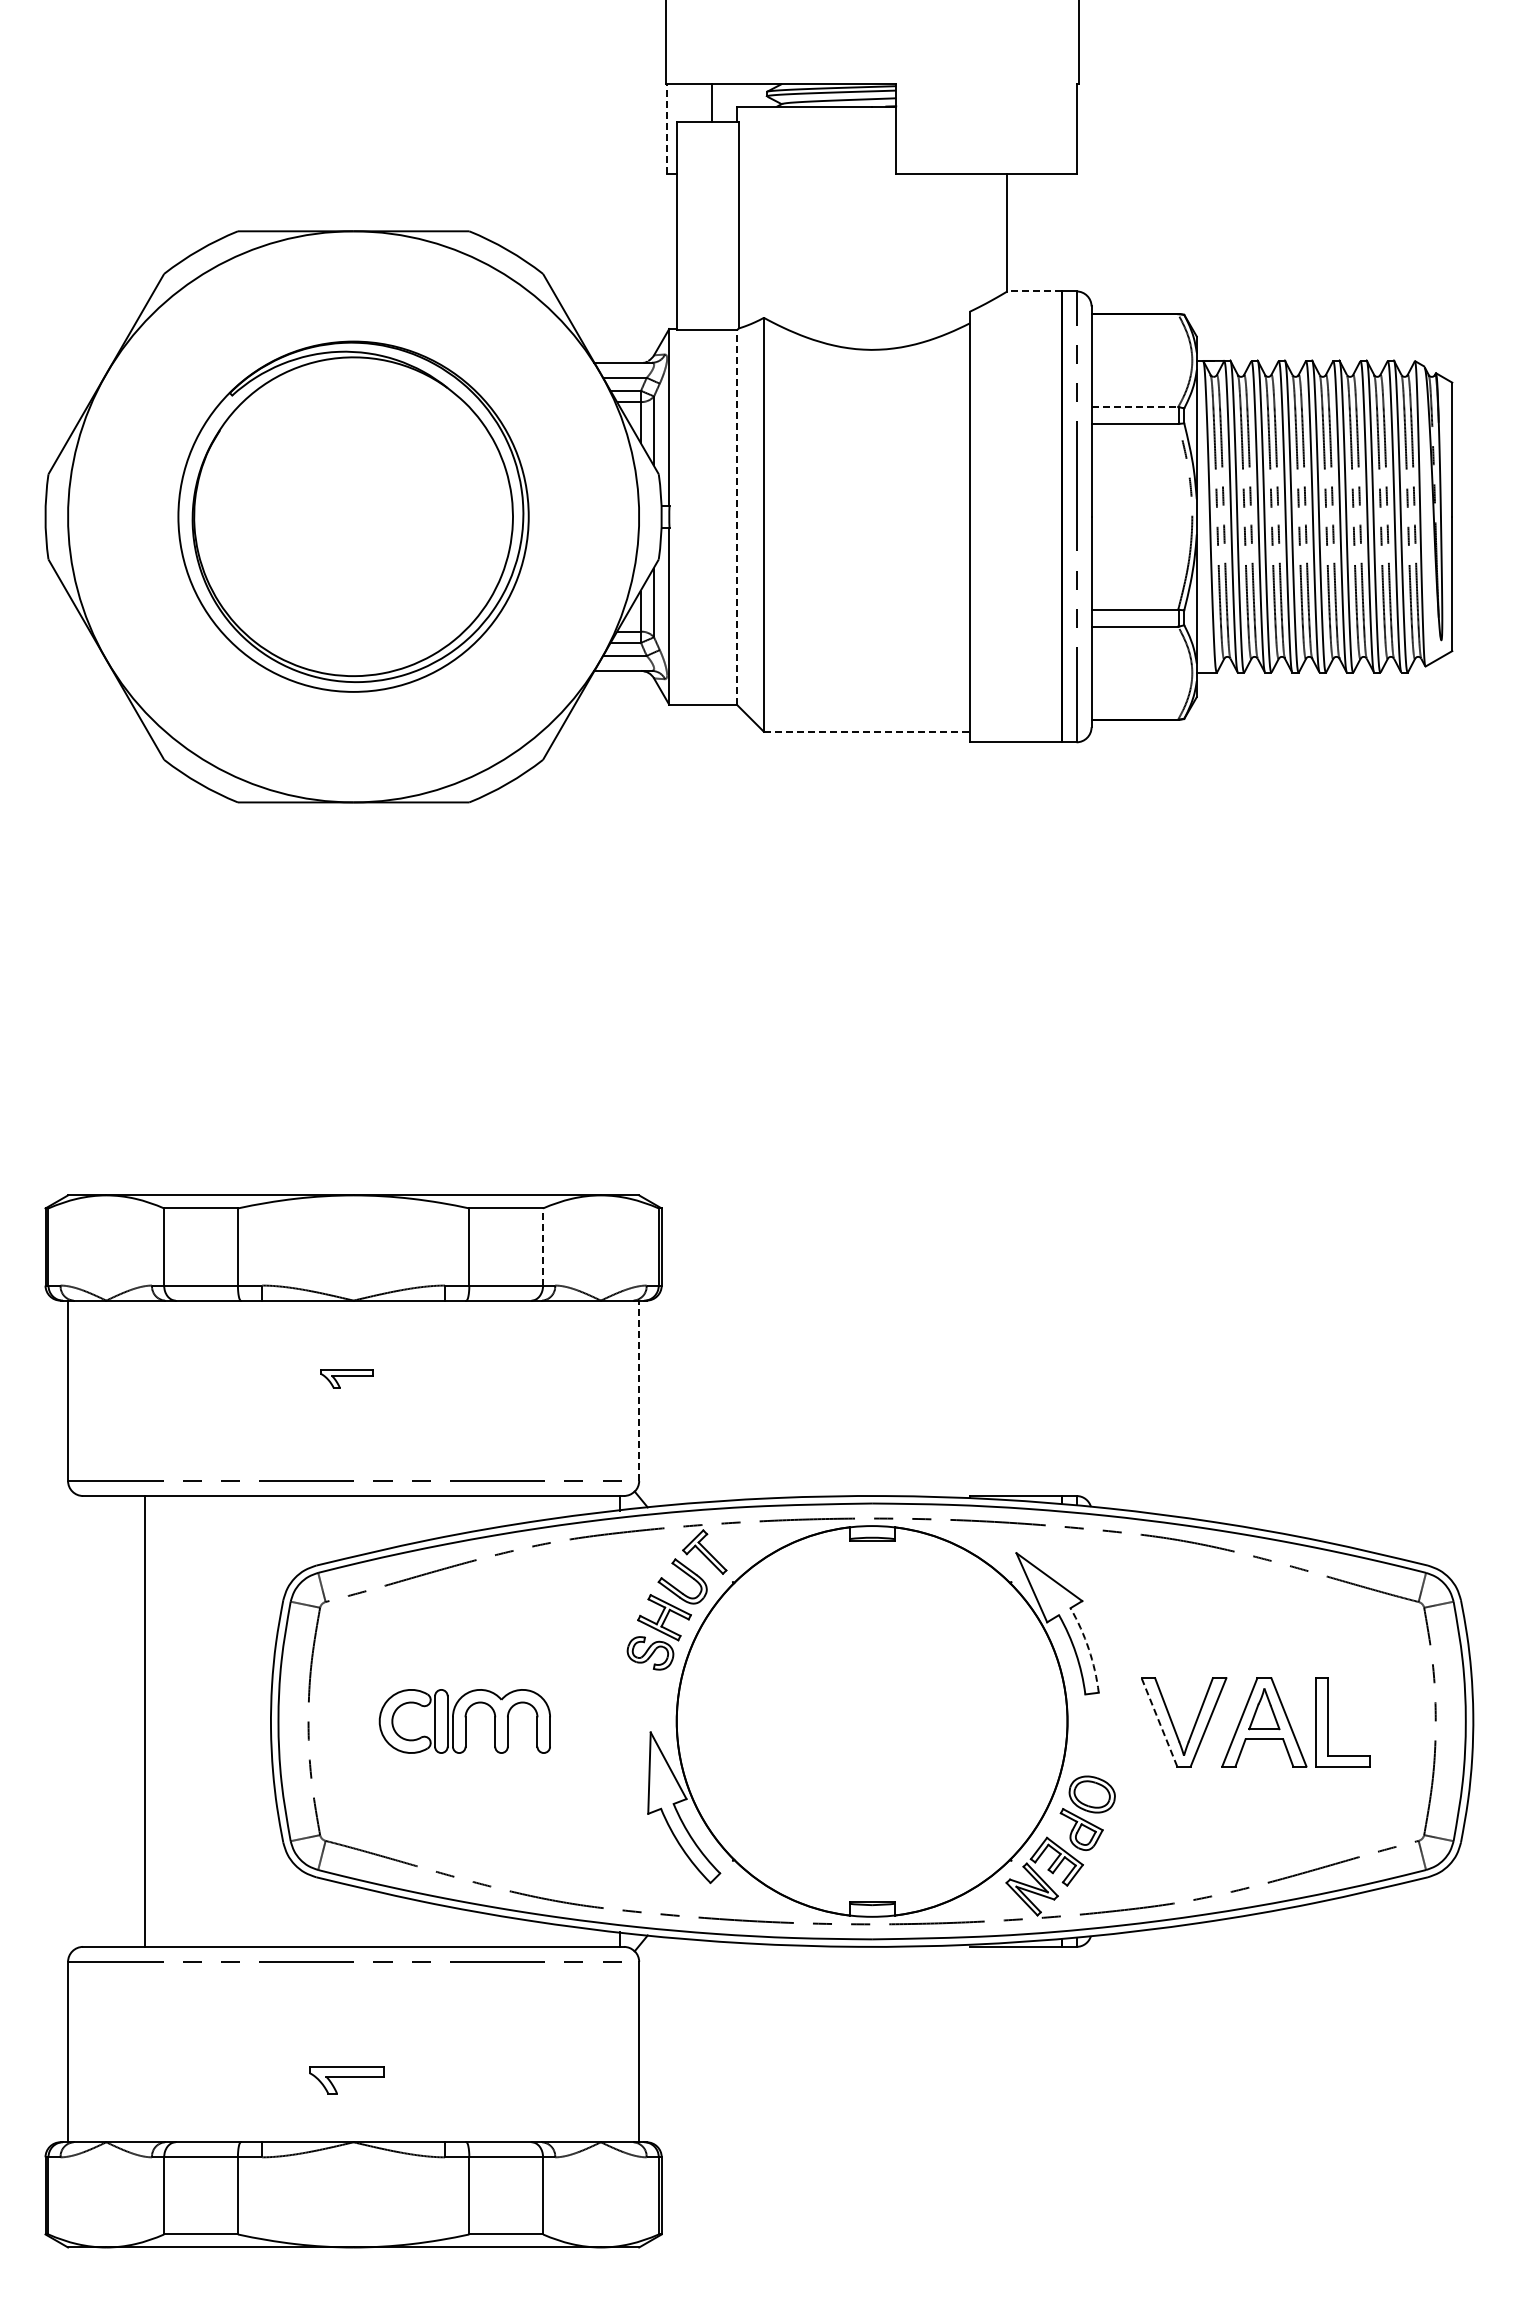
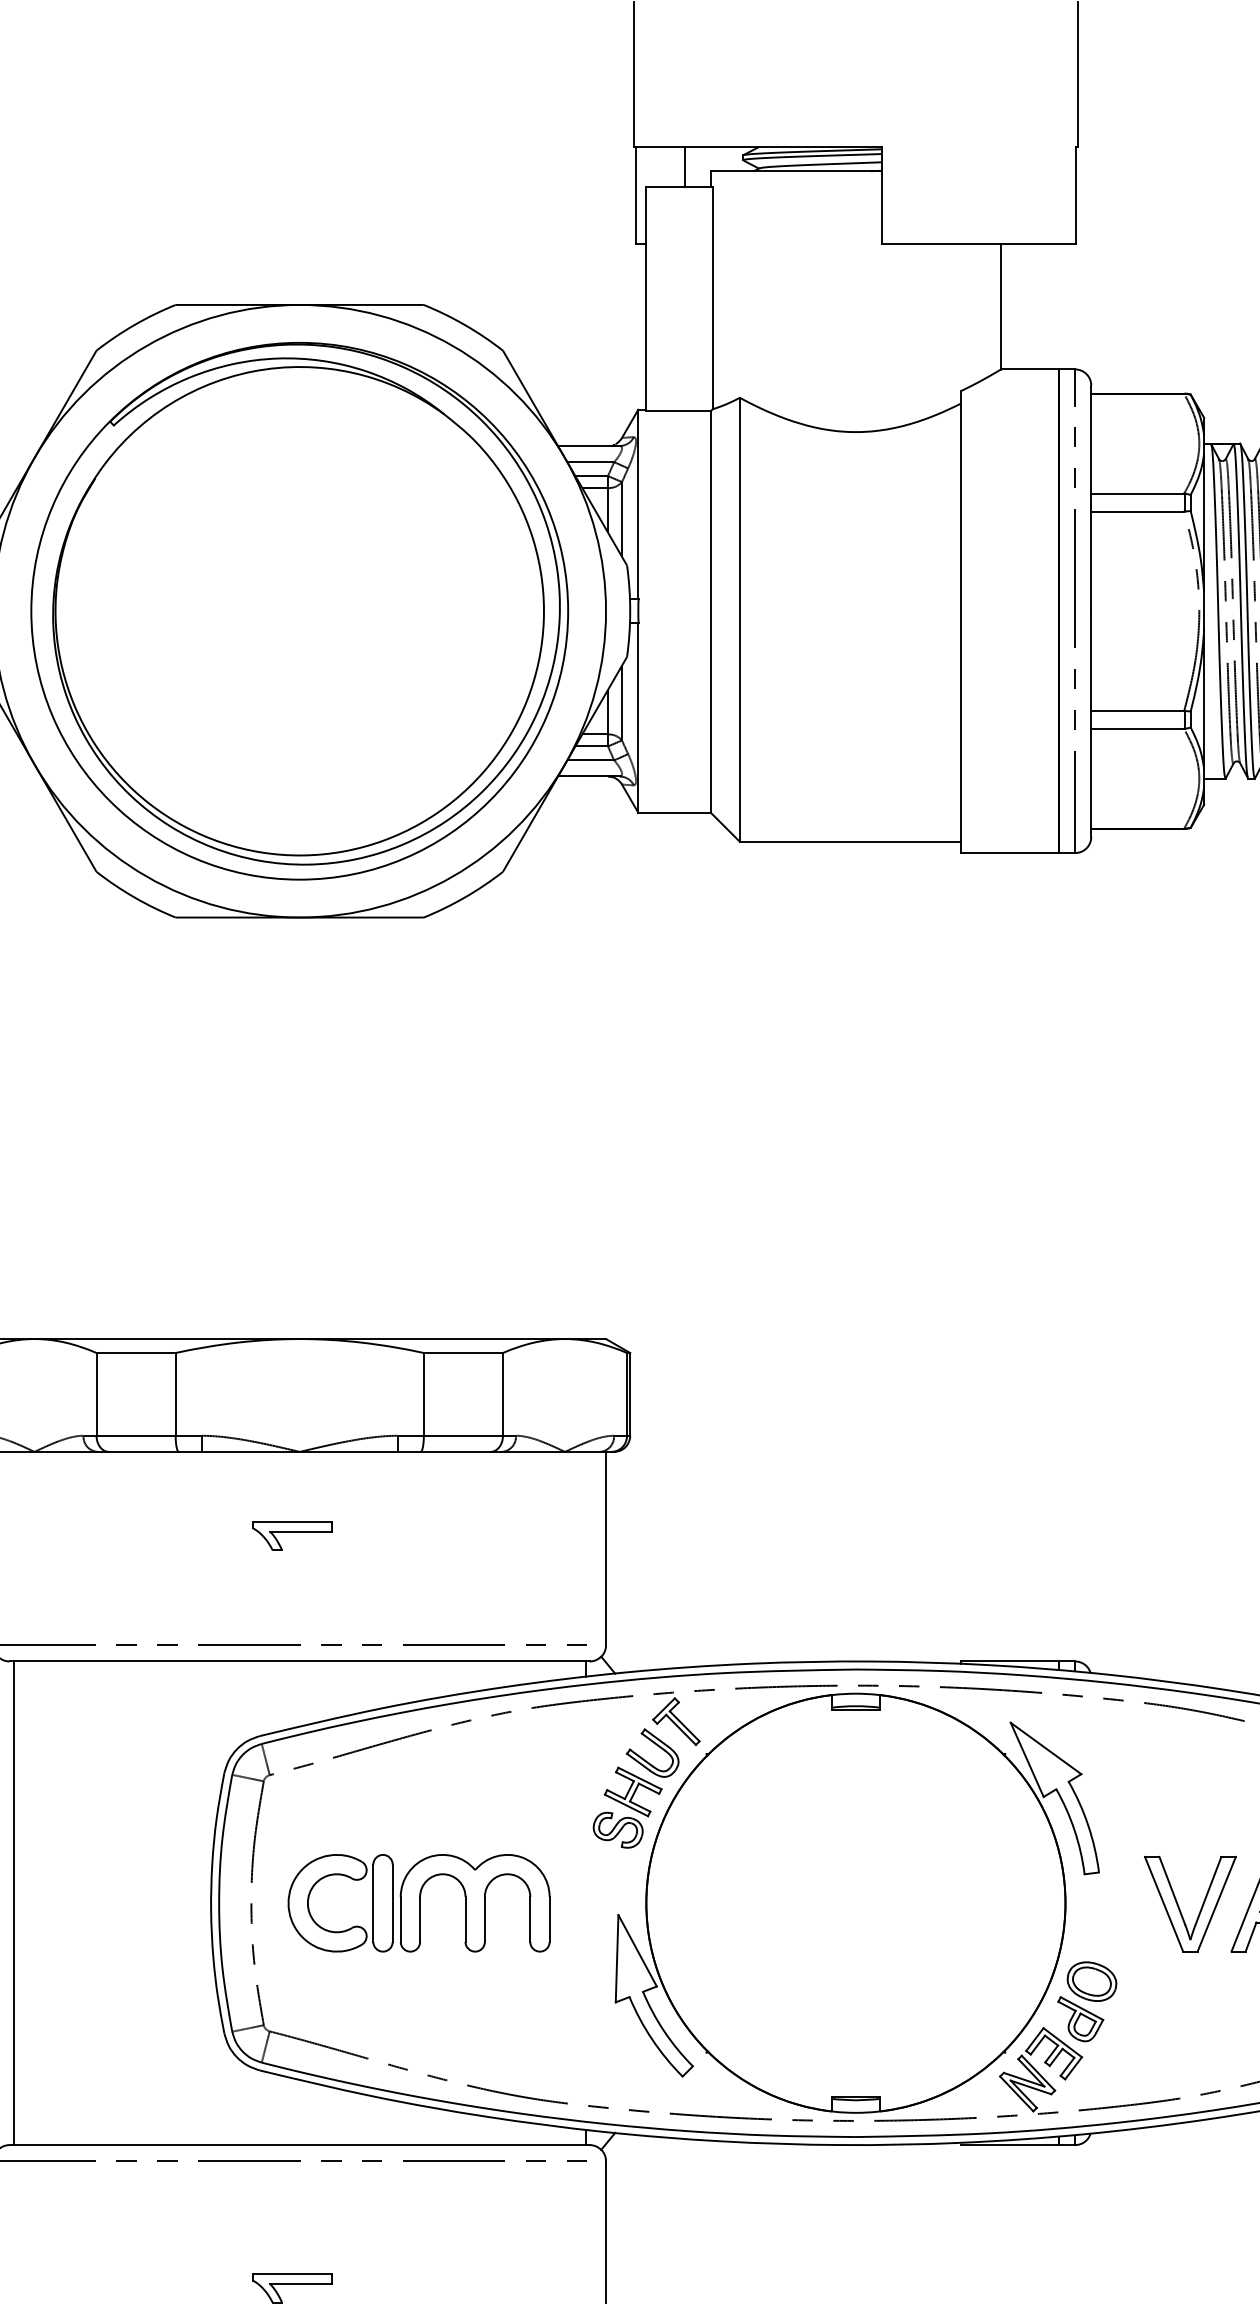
line: (666, 128) -> (635, 194), dashed -> solid
line: (1033, 291) -> (1028, 369), dashed -> solid
line: (1135, 407) -> (1138, 493), dashed -> solid
part: (353, 516) -> (299, 610), size x1.43
line: (736, 517) -> (710, 611), dashed -> solid
line: (866, 731) -> (849, 841), dashed -> solid
line: (543, 1247) -> (503, 1394), dashed -> solid
part: (346, 1378) -> (292, 1535), size x1.43
line: (639, 1390) -> (606, 1548), dashed -> solid
arc: (1088, 1649) -> (1087, 1826), dashed -> solid
line: (144, 1721) -> (13, 1903), moved
part: (464, 1721) -> (418, 1903), size x1.43
line: (1159, 1722) -> (1164, 1904), dashed -> solid

